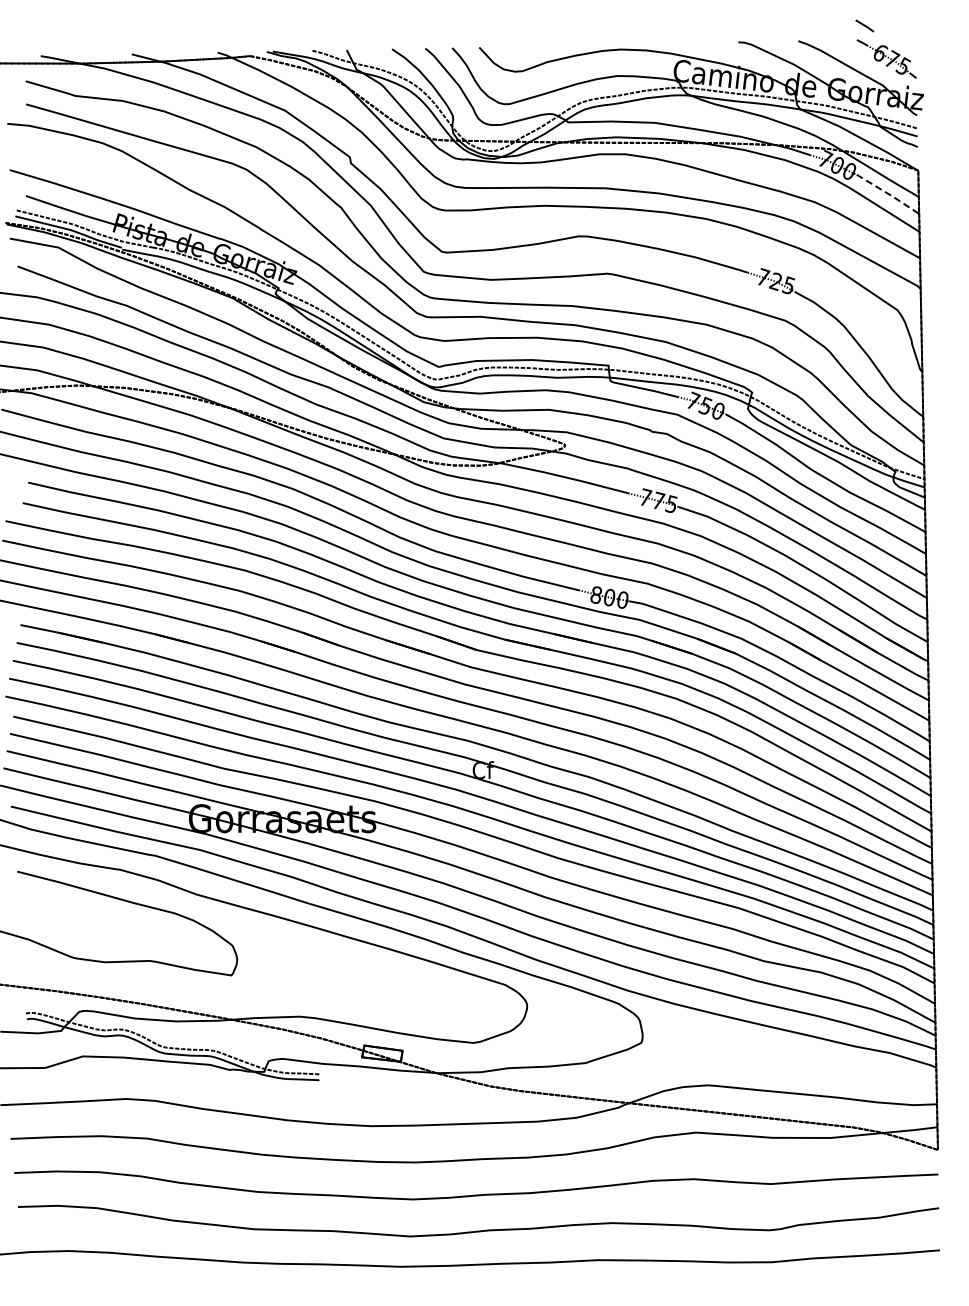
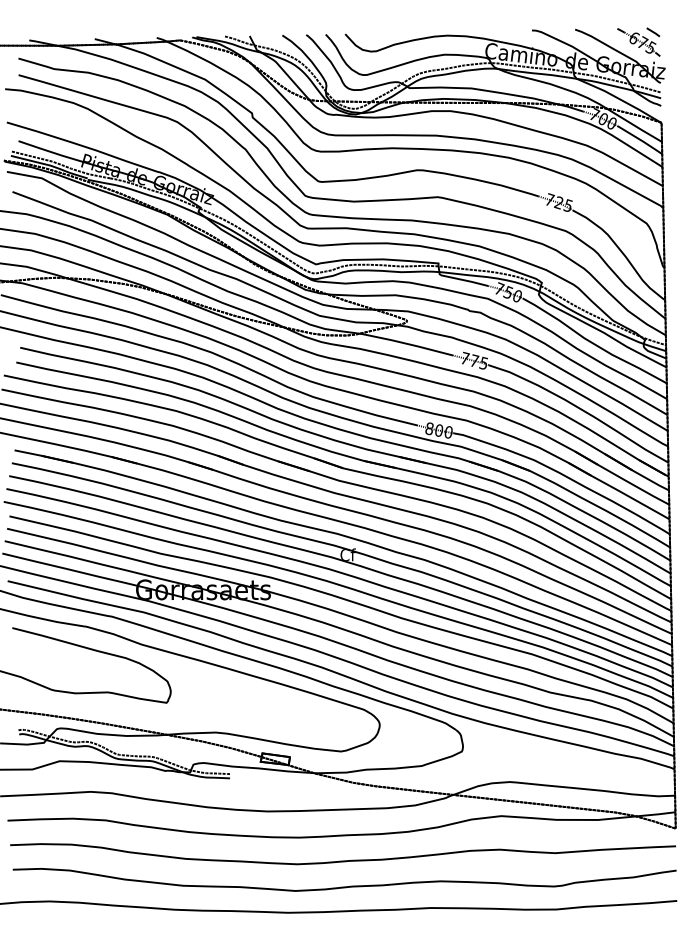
line: (864, 25) -> (653, 32), moved
line: (888, 193) -> (640, 139), dashed -> solid

